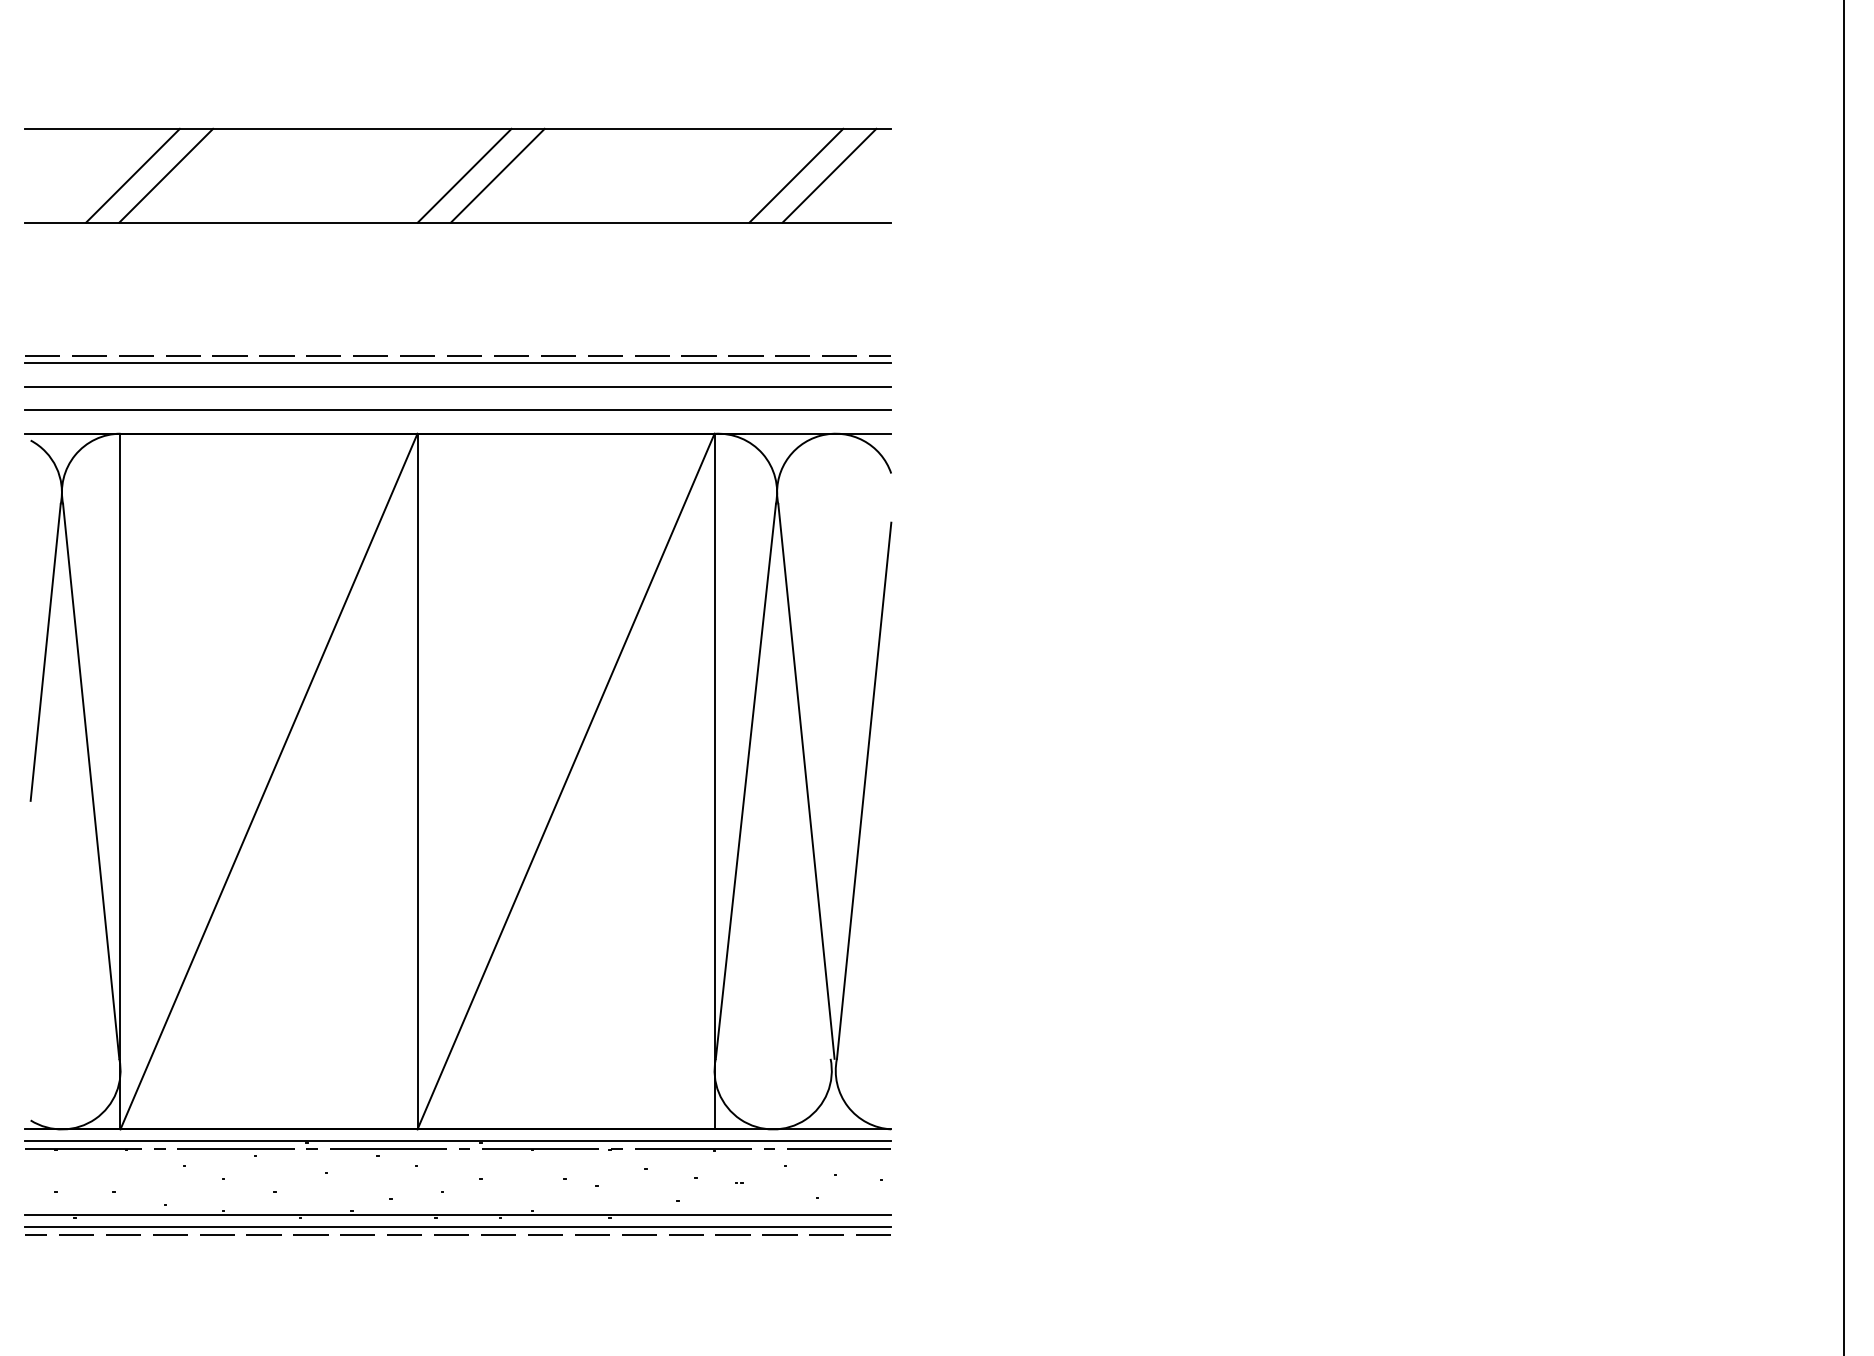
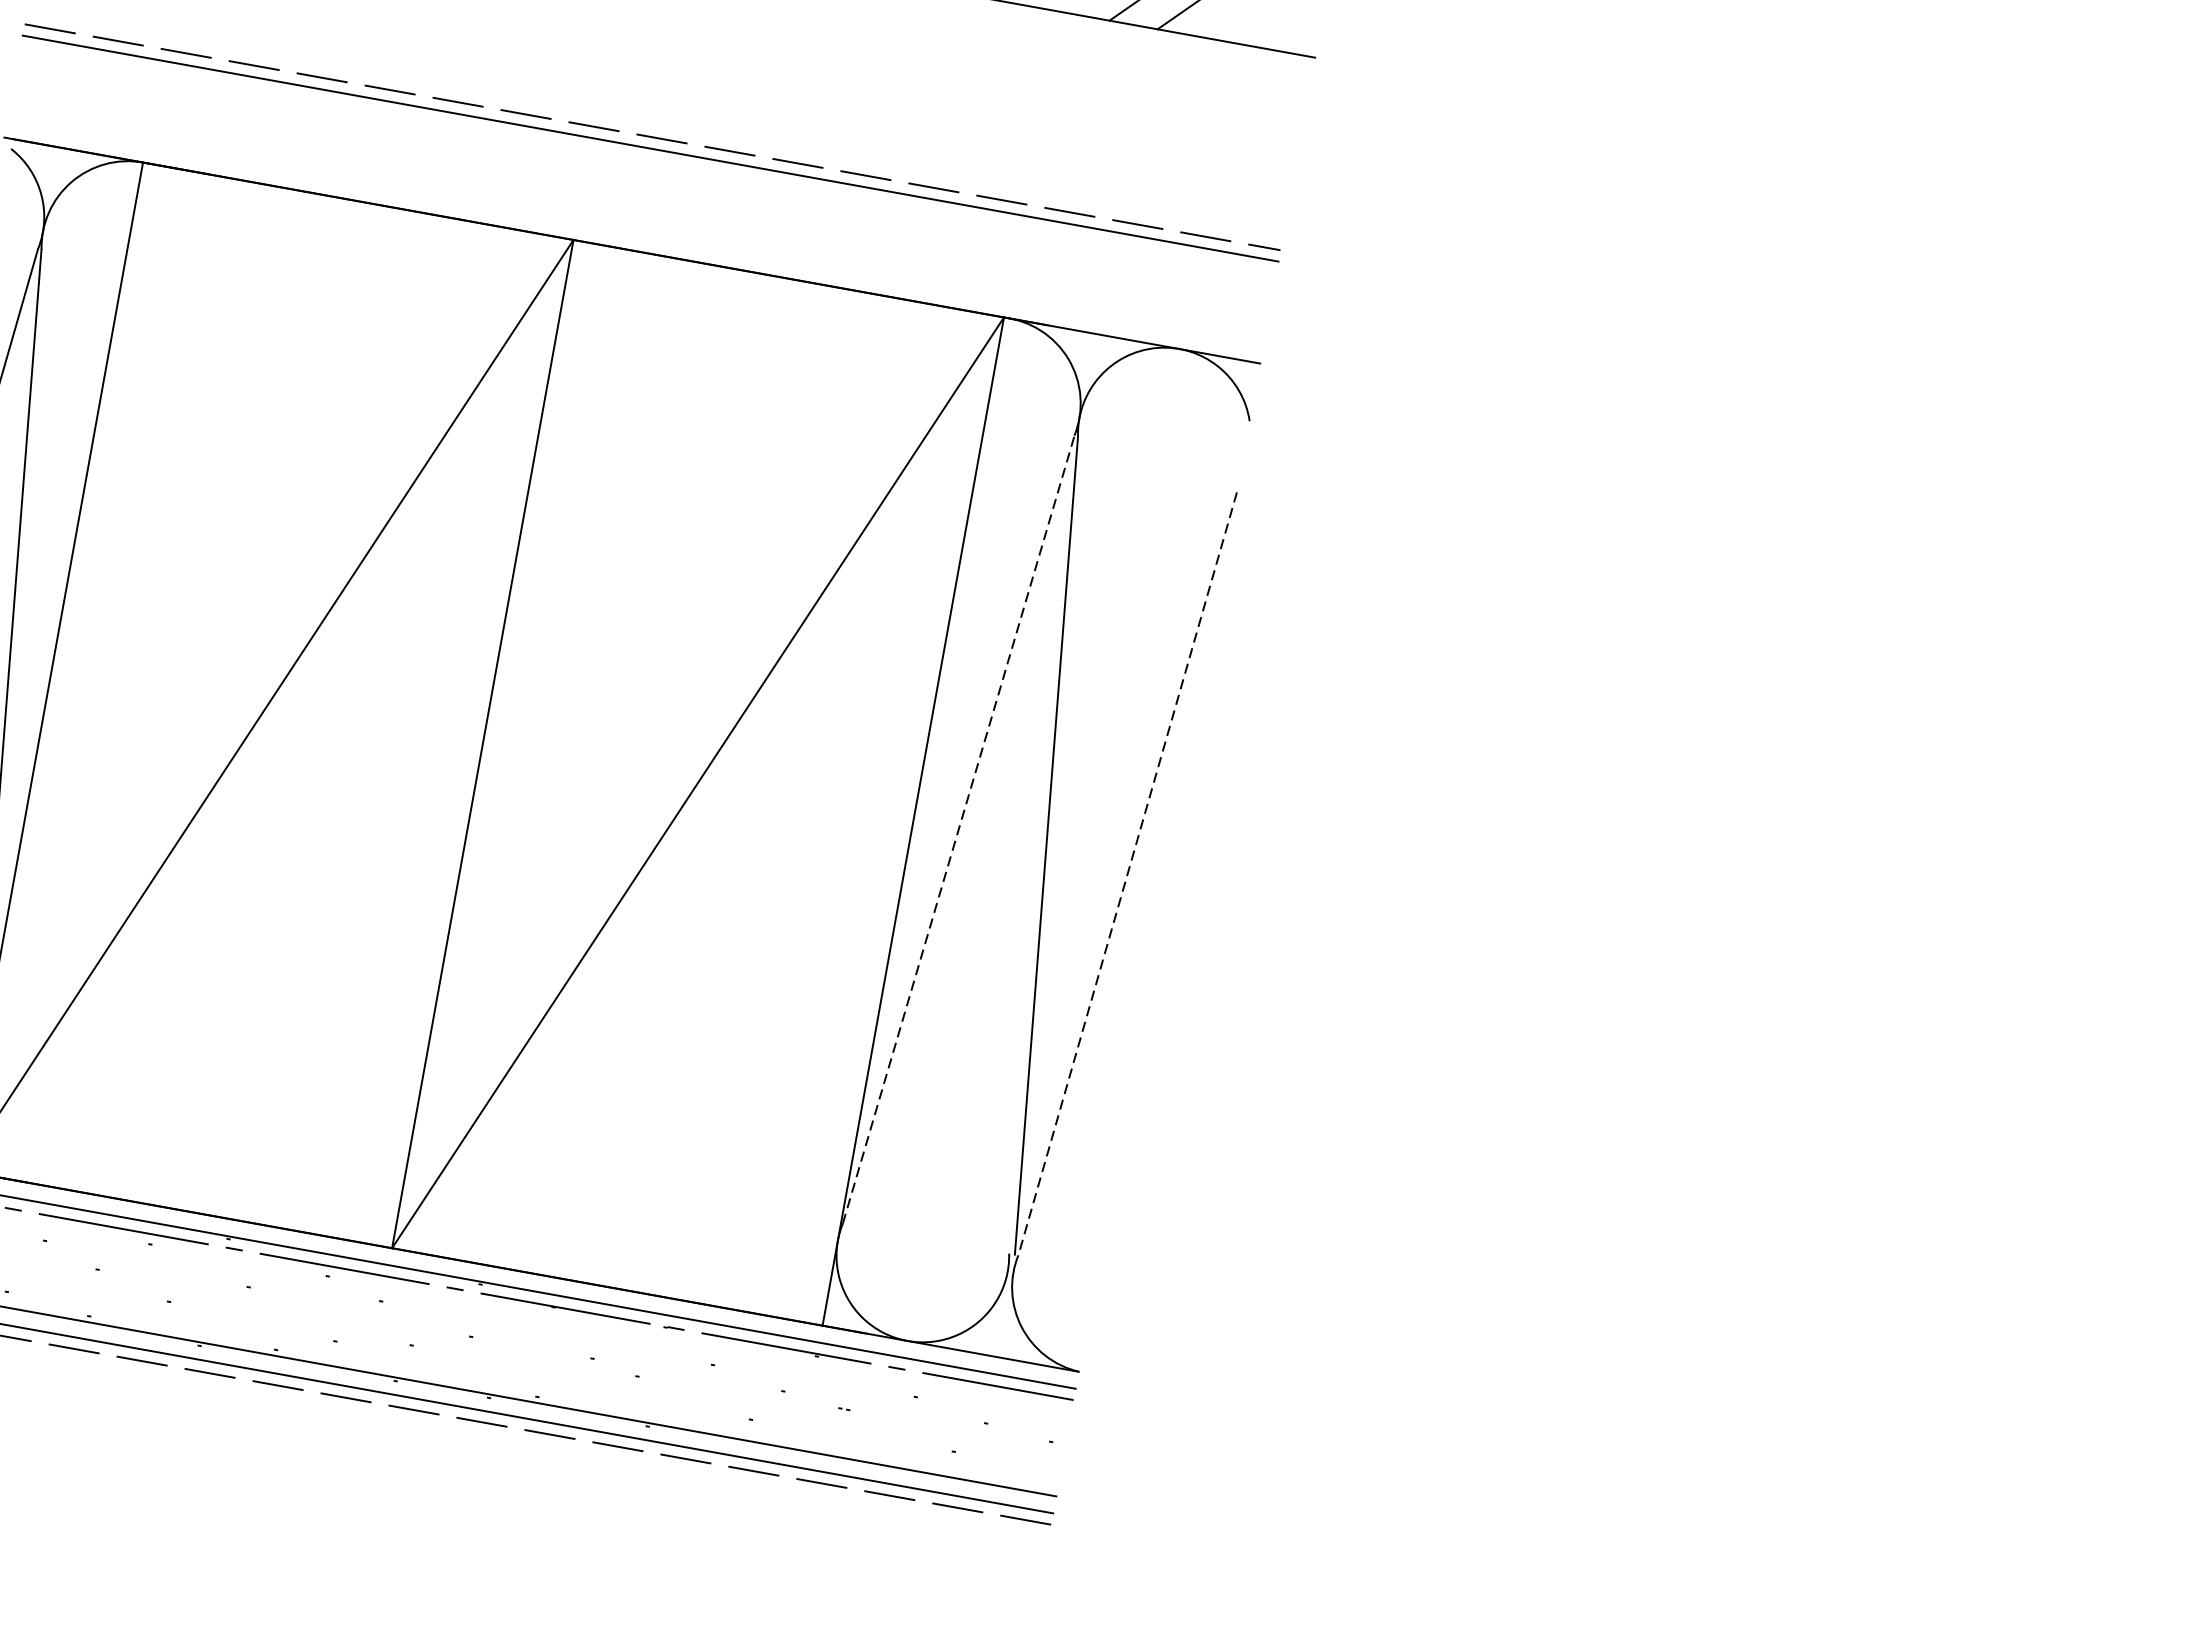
line: (457, 386) -> (643, 181), removed
line: (457, 410) -> (637, 216), removed
line: (745, 781) -> (958, 829), solid -> dashed
line: (864, 791) -> (1127, 875), solid -> dashed

